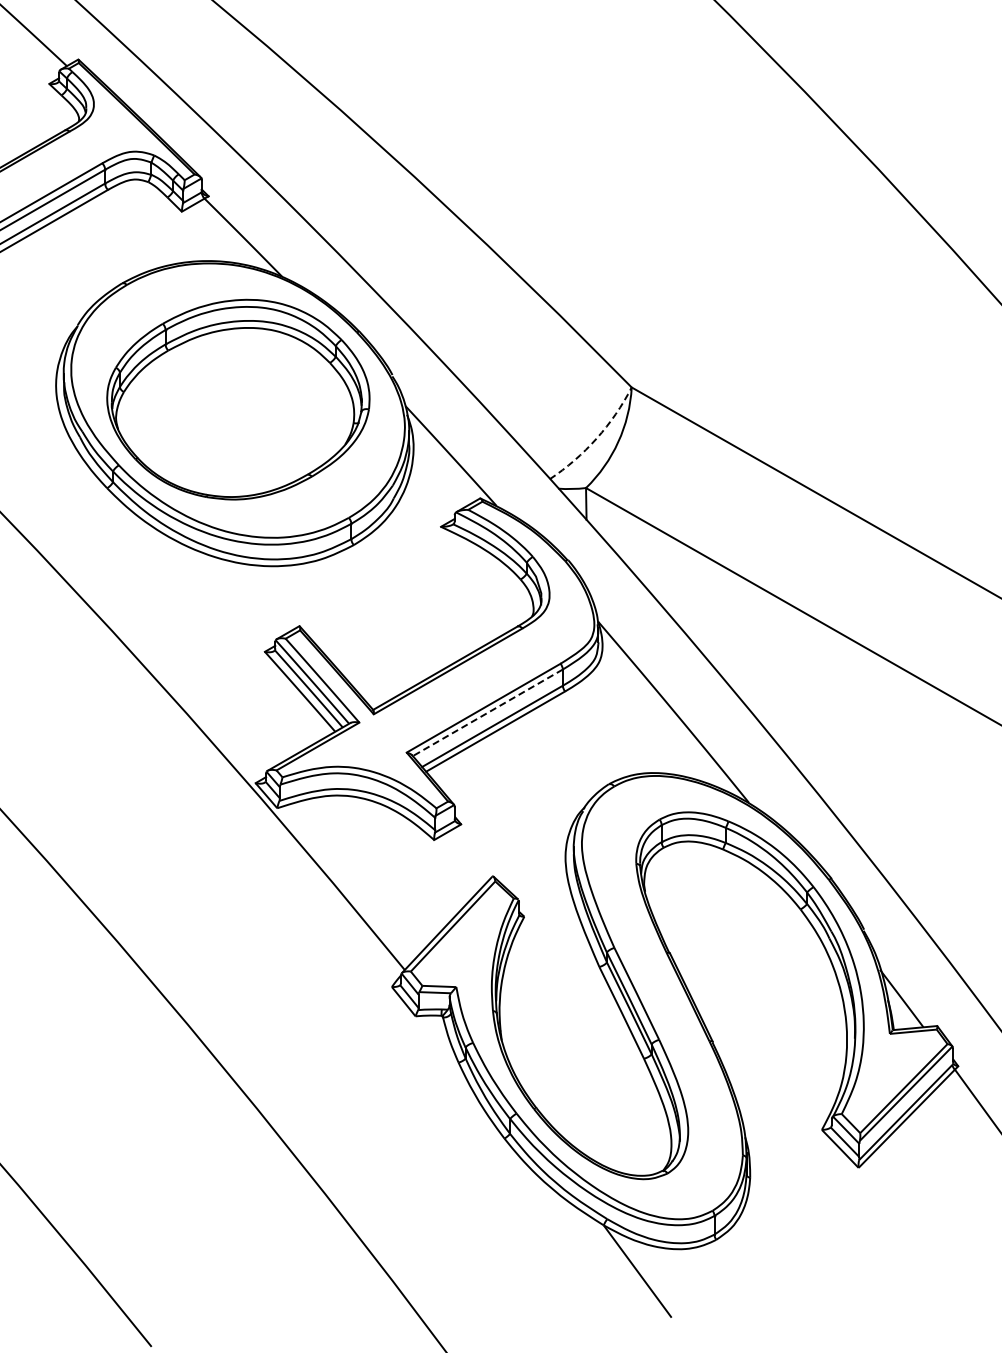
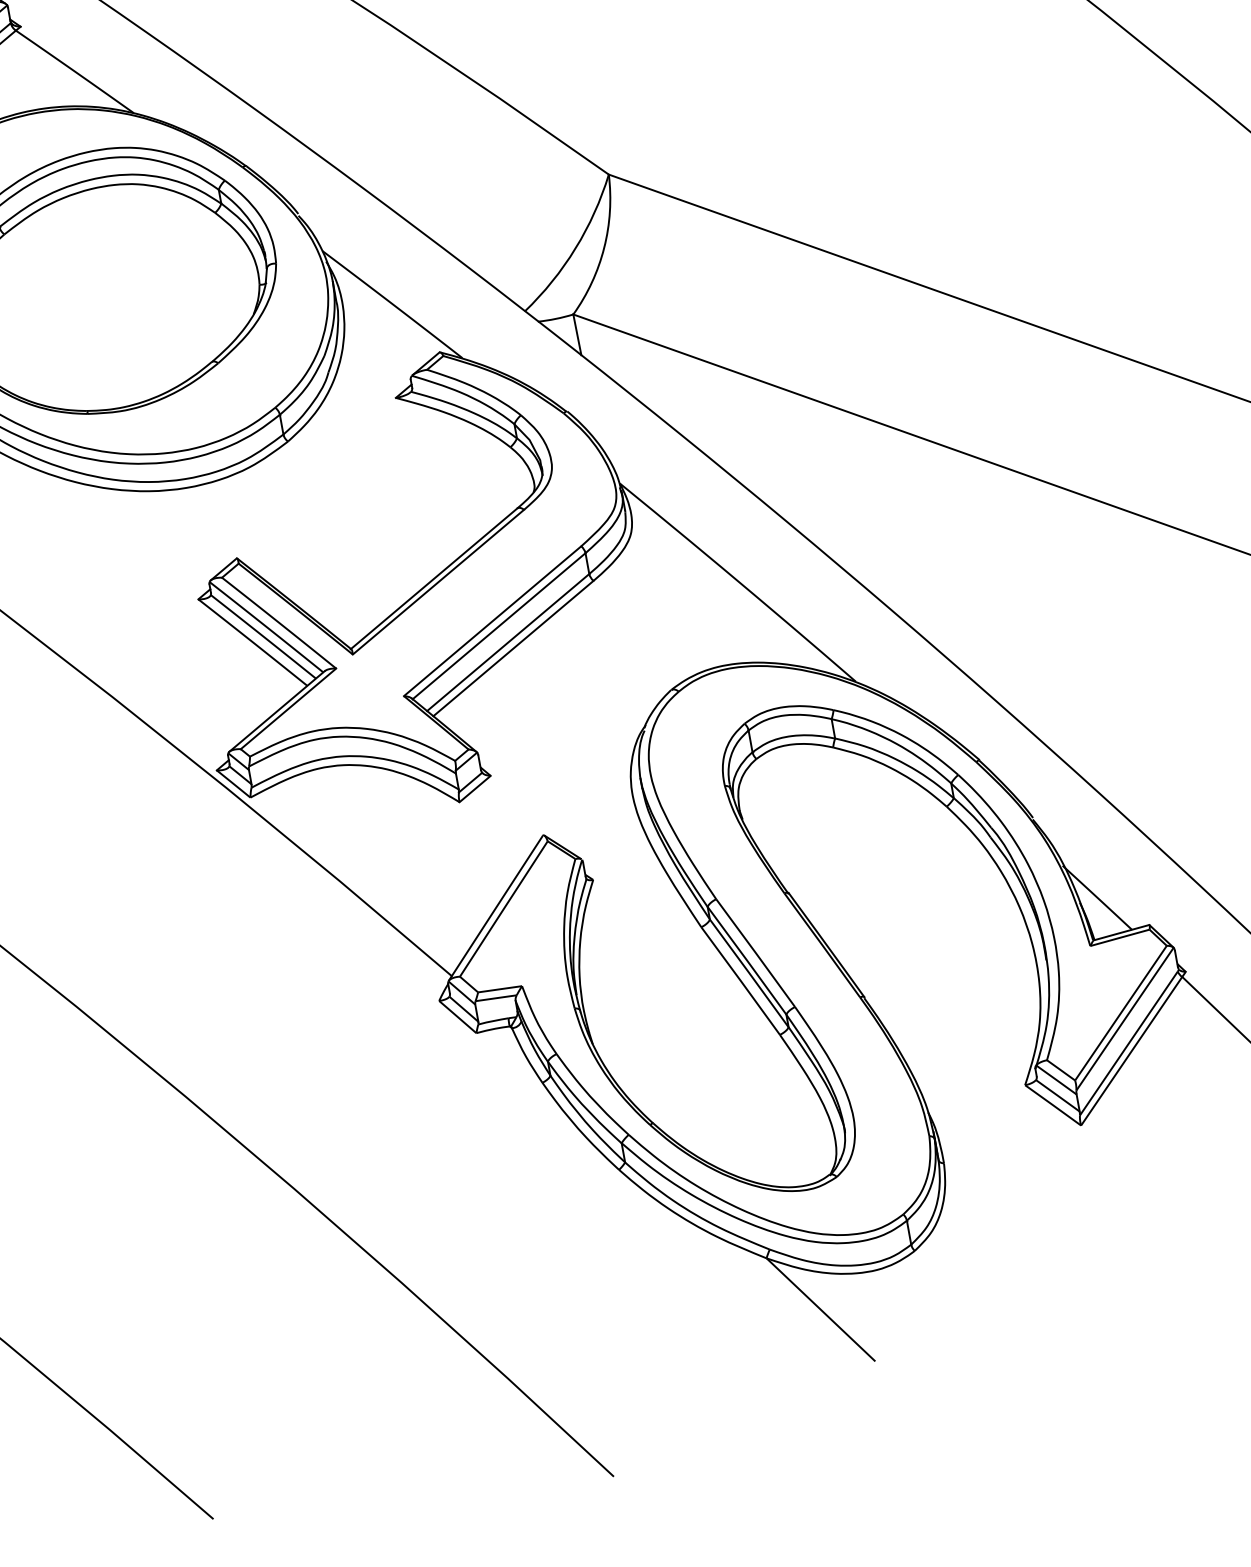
arc: (596, 438) -> (575, 248), dashed -> solid
line: (487, 712) -> (498, 625), dashed -> solid

